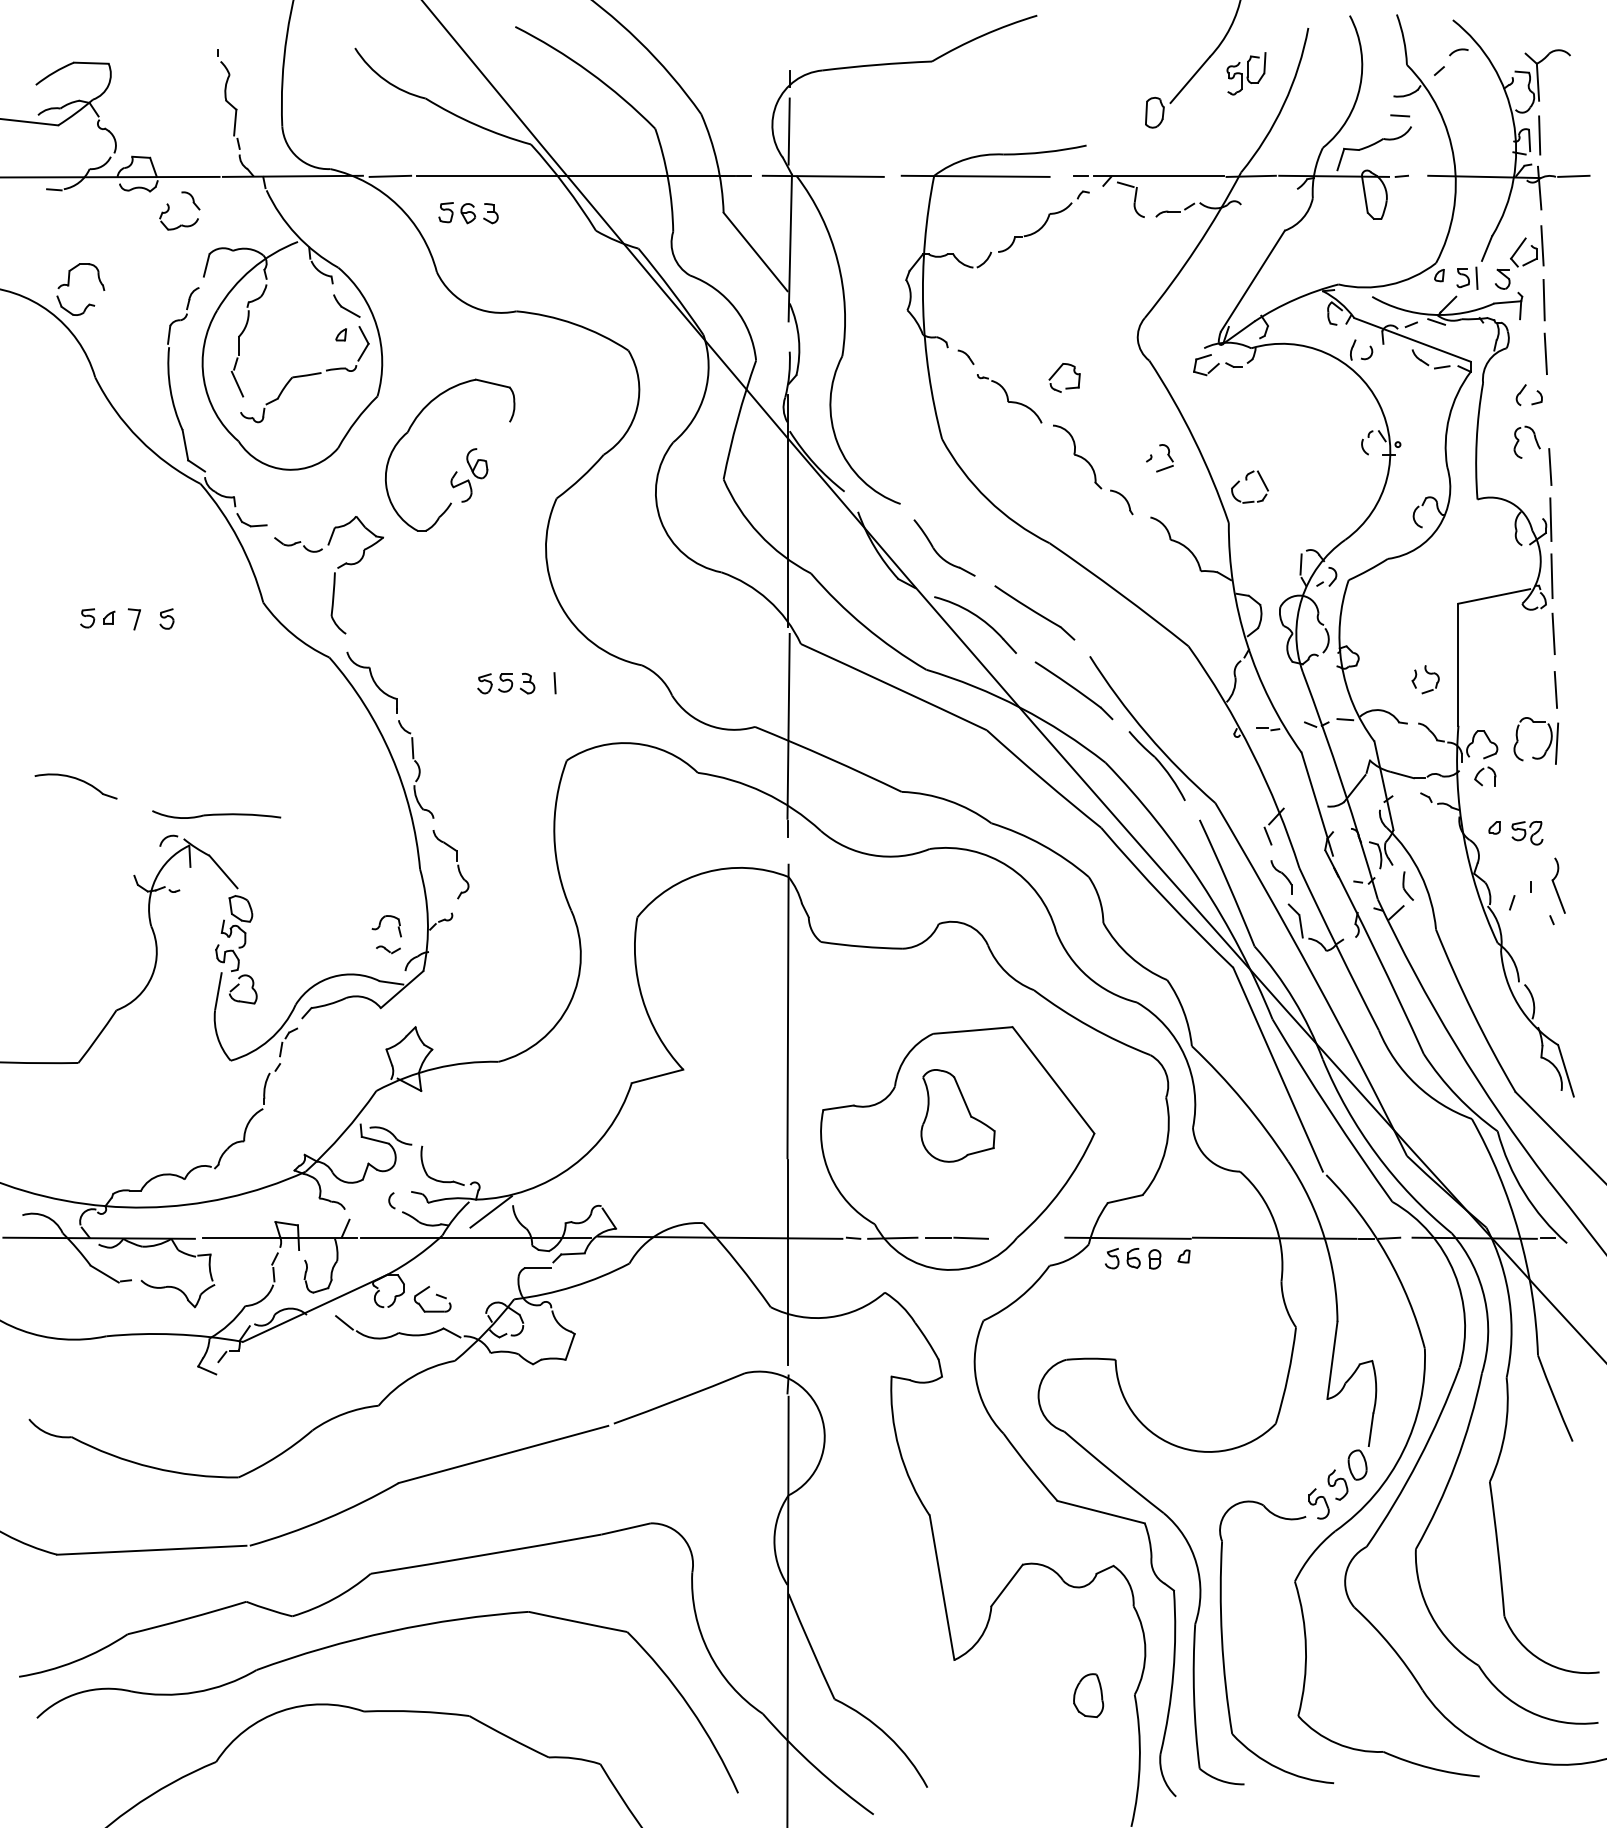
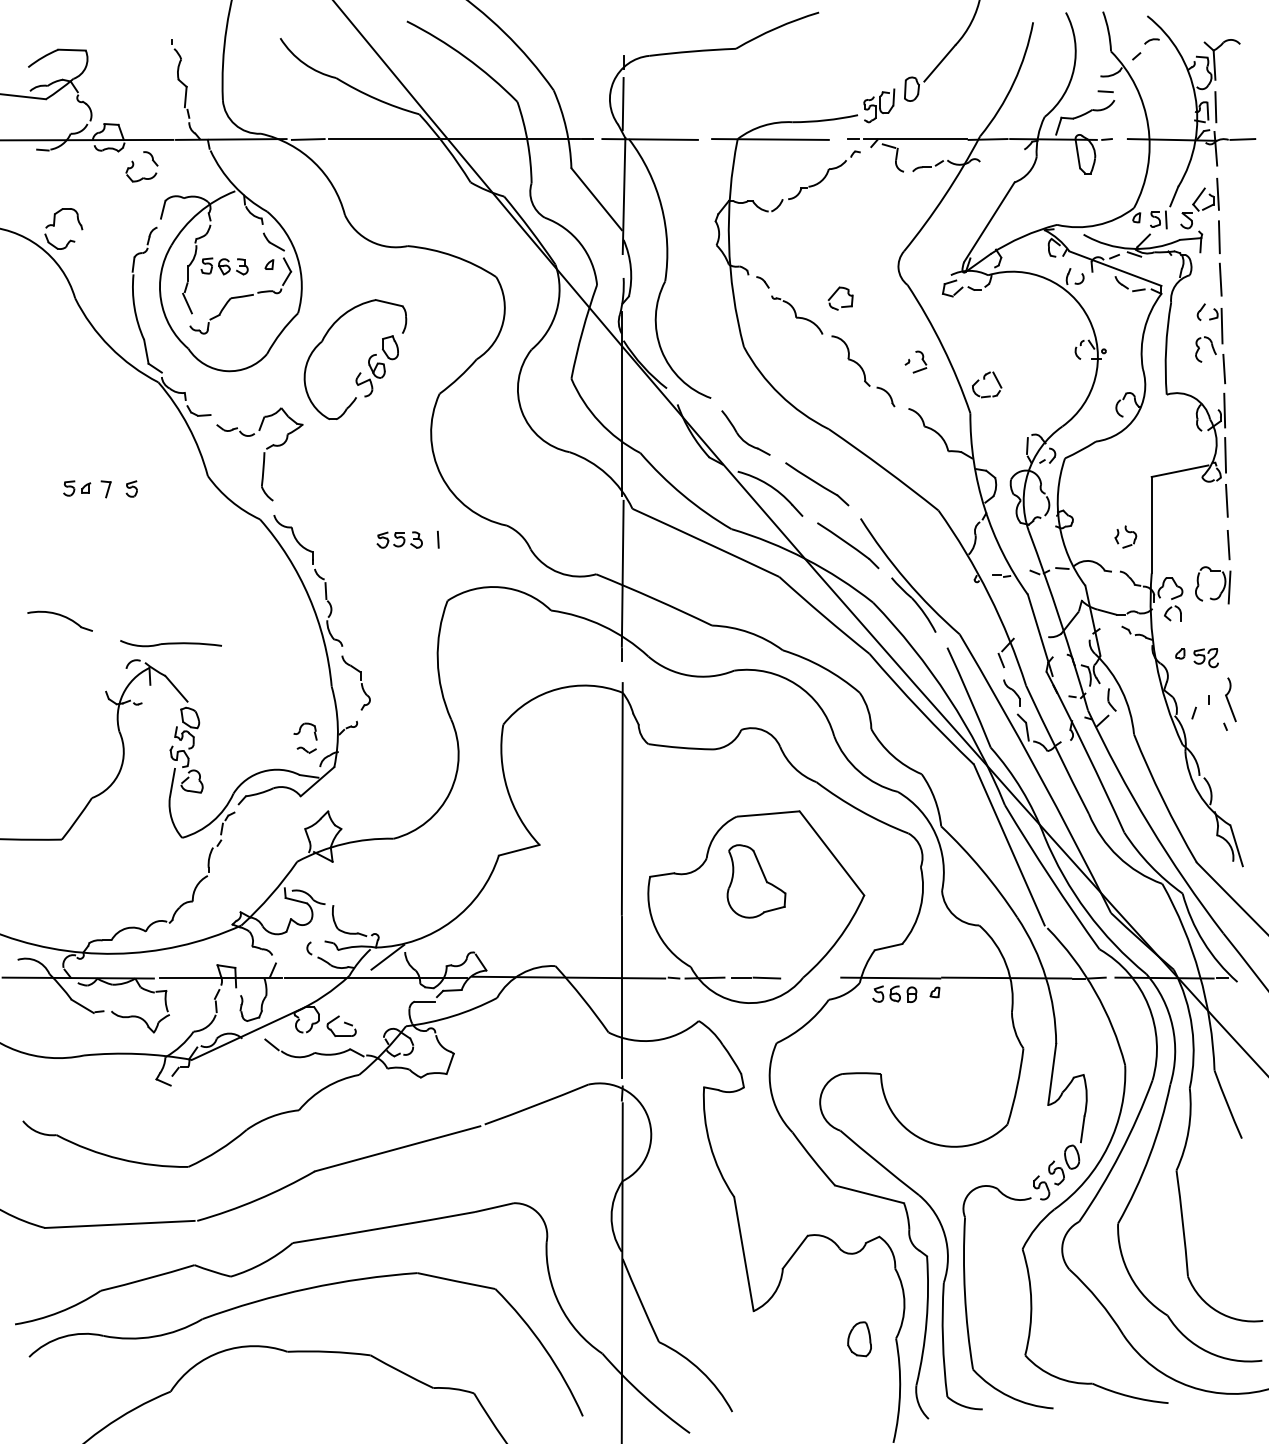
part: (1246, 73) -> (879, 105), moved
part: (468, 213) -> (224, 266), moved
line: (1547, 412) -> (1222, 325), added
part: (494, 439) -> (390, 347), added

